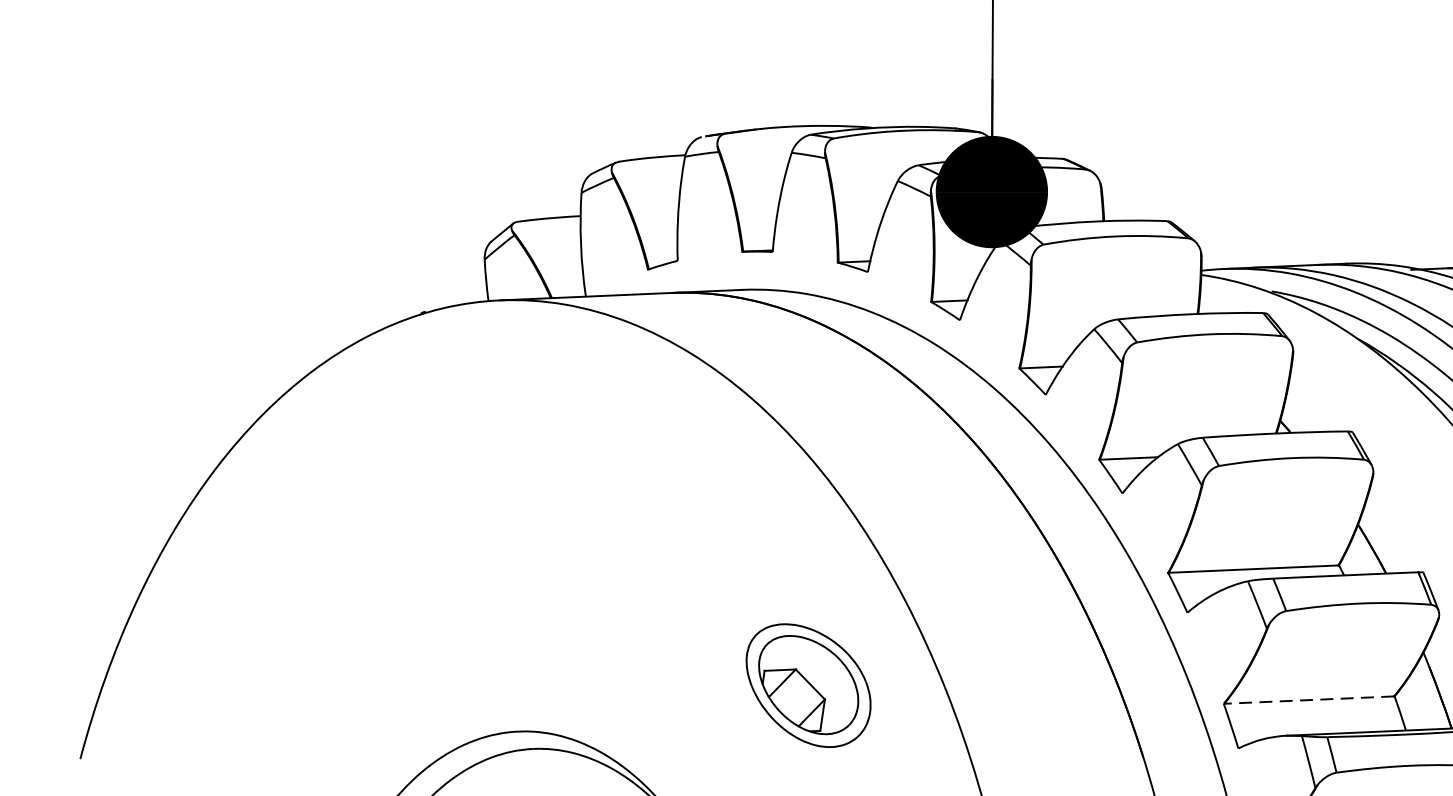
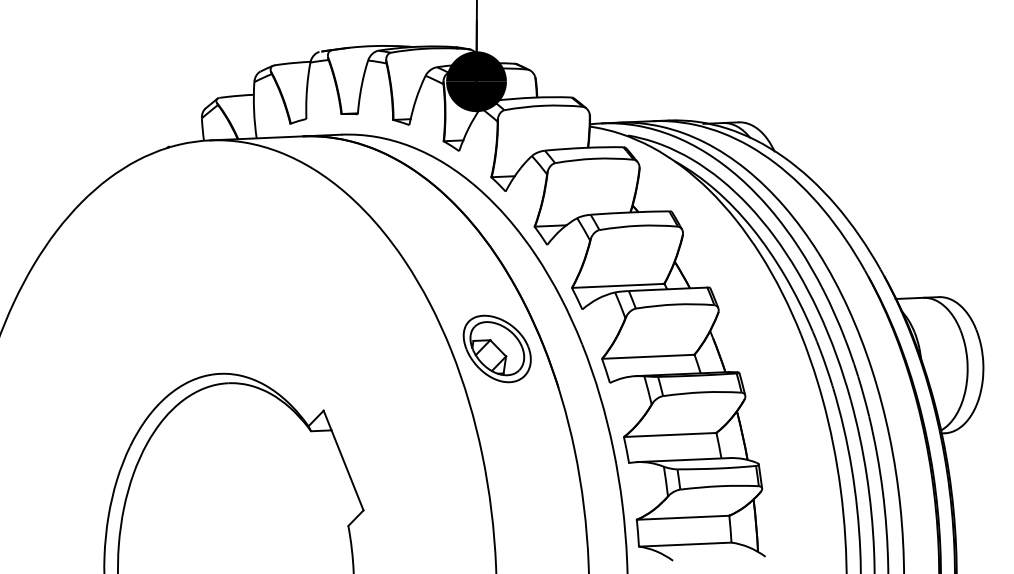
part: (807, 684) -> (496, 348), moved
line: (1307, 699) -> (647, 356), dashed -> solid

